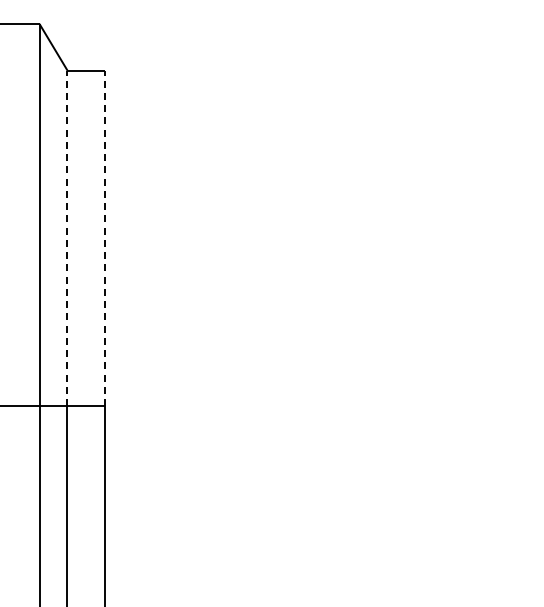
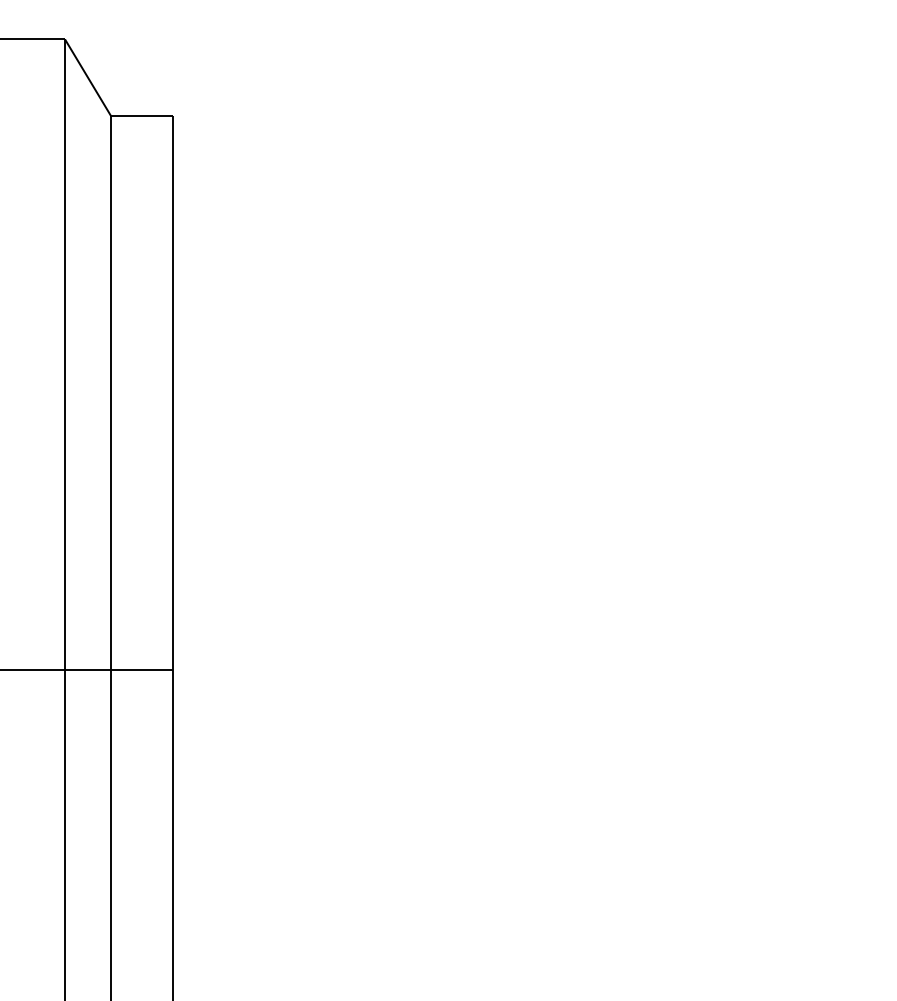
line: (67, 238) -> (111, 393), dashed -> solid
line: (104, 238) -> (172, 393), dashed -> solid

